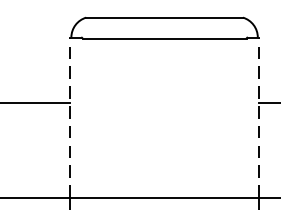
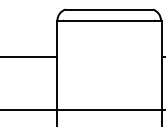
line: (69, 118) -> (56, 65), dashed -> solid
line: (258, 118) -> (161, 65), dashed -> solid

